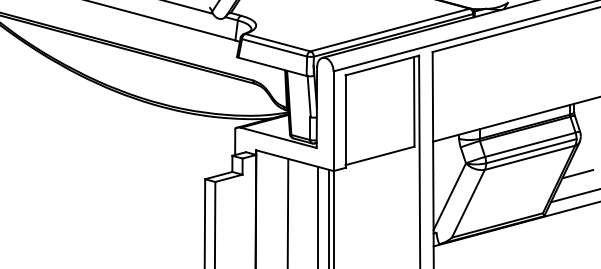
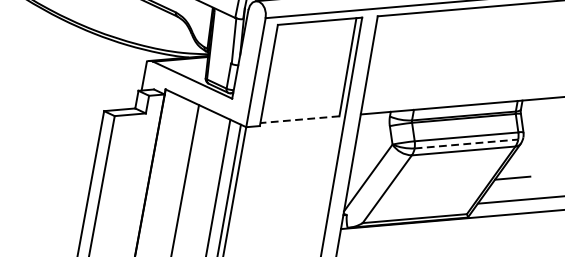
line: (531, 151) -> (466, 144), solid -> dashed
line: (380, 155) -> (300, 119), solid -> dashed

